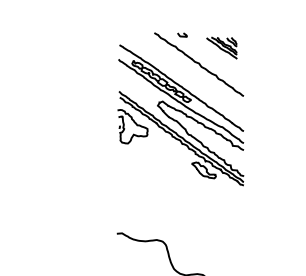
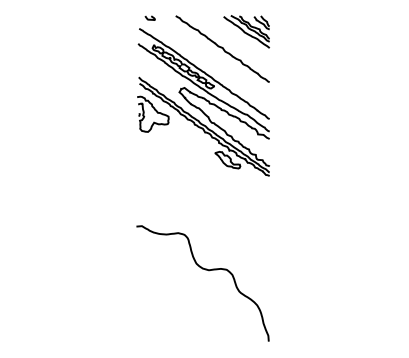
curve: (181, 35) -> (149, 18), moved
part: (221, 47) -> (246, 31), size x1.43

